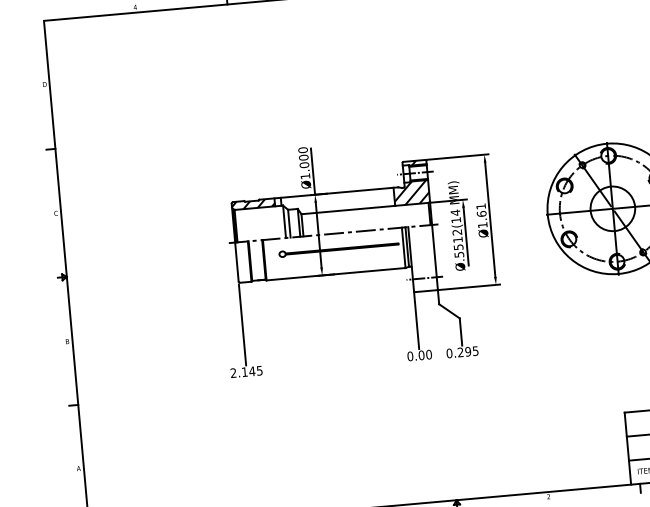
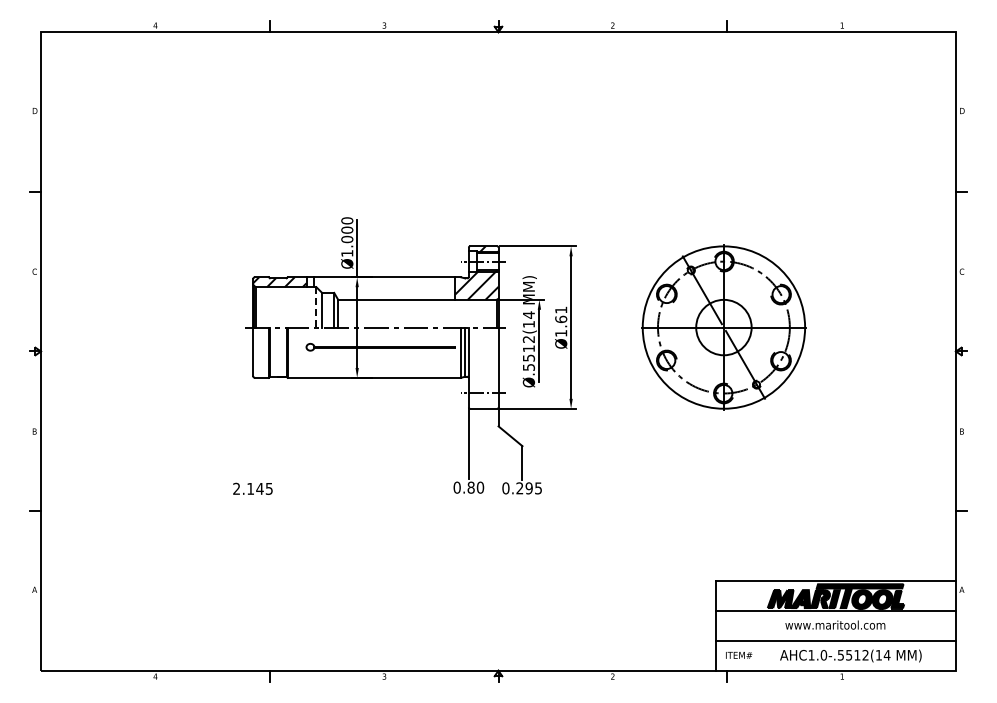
line: (284, 221) -> (316, 307), solid -> dashed
line: (242, 324) -> (253, 429), removed
text: (421, 355) -> (470, 487), 0.00 -> 0.80

